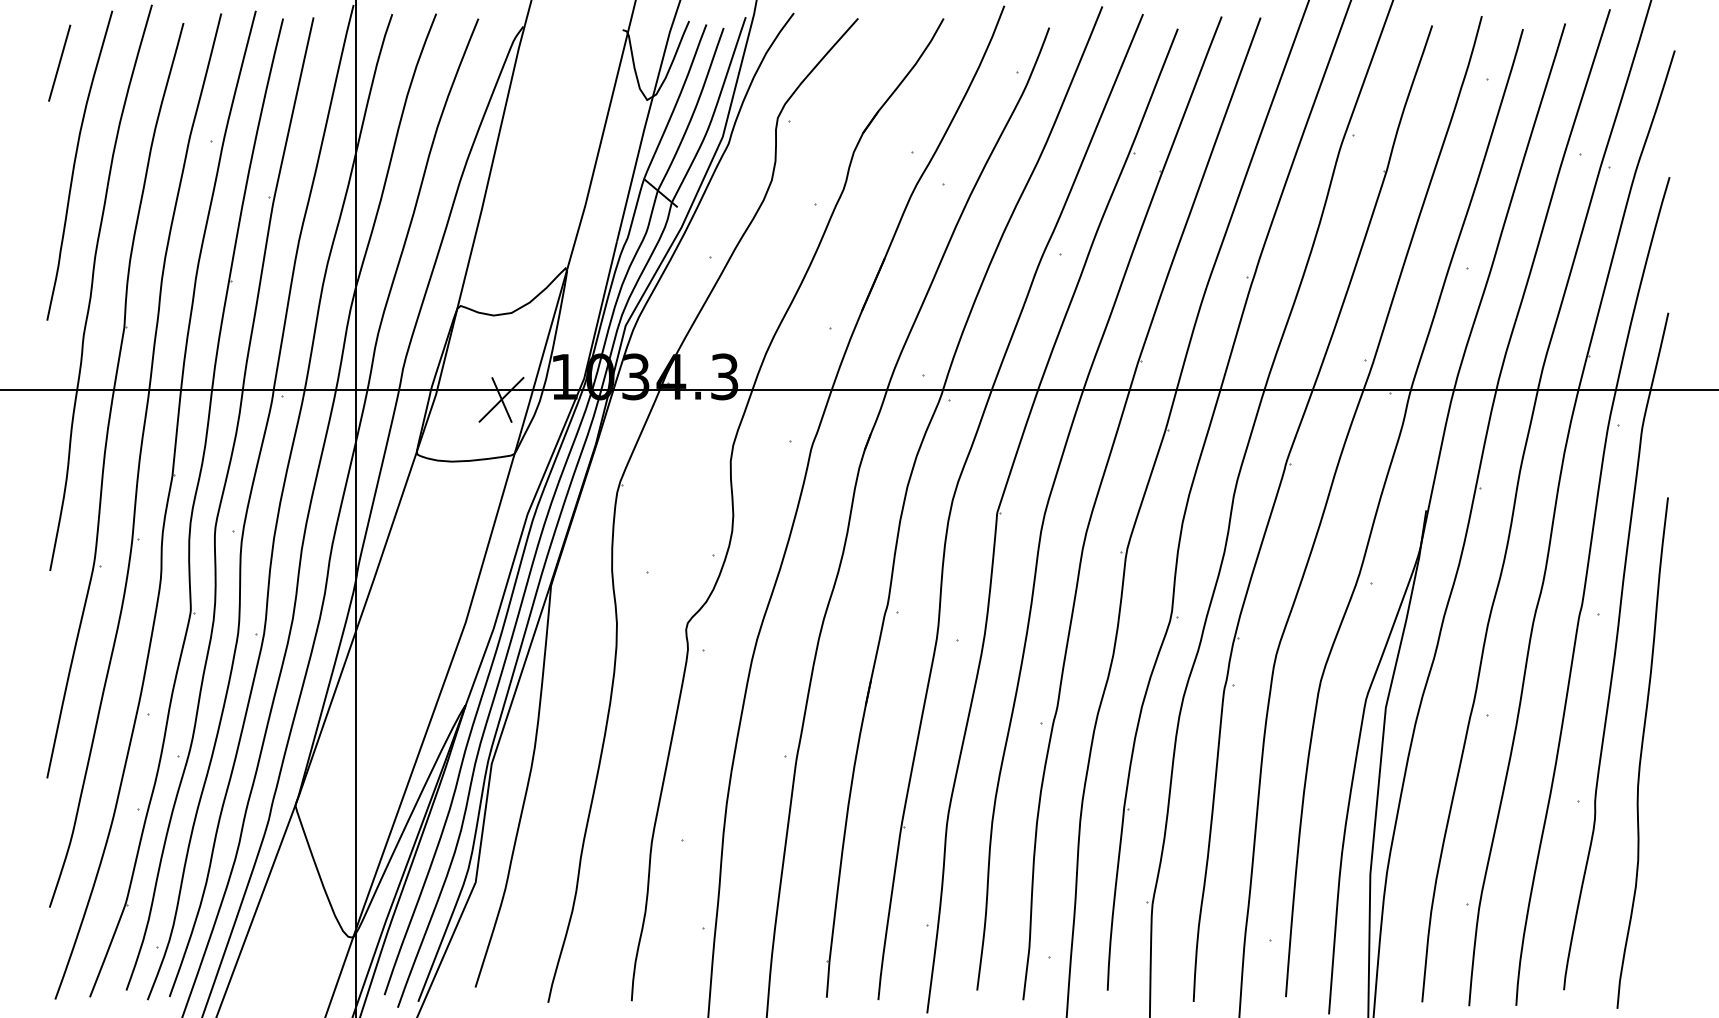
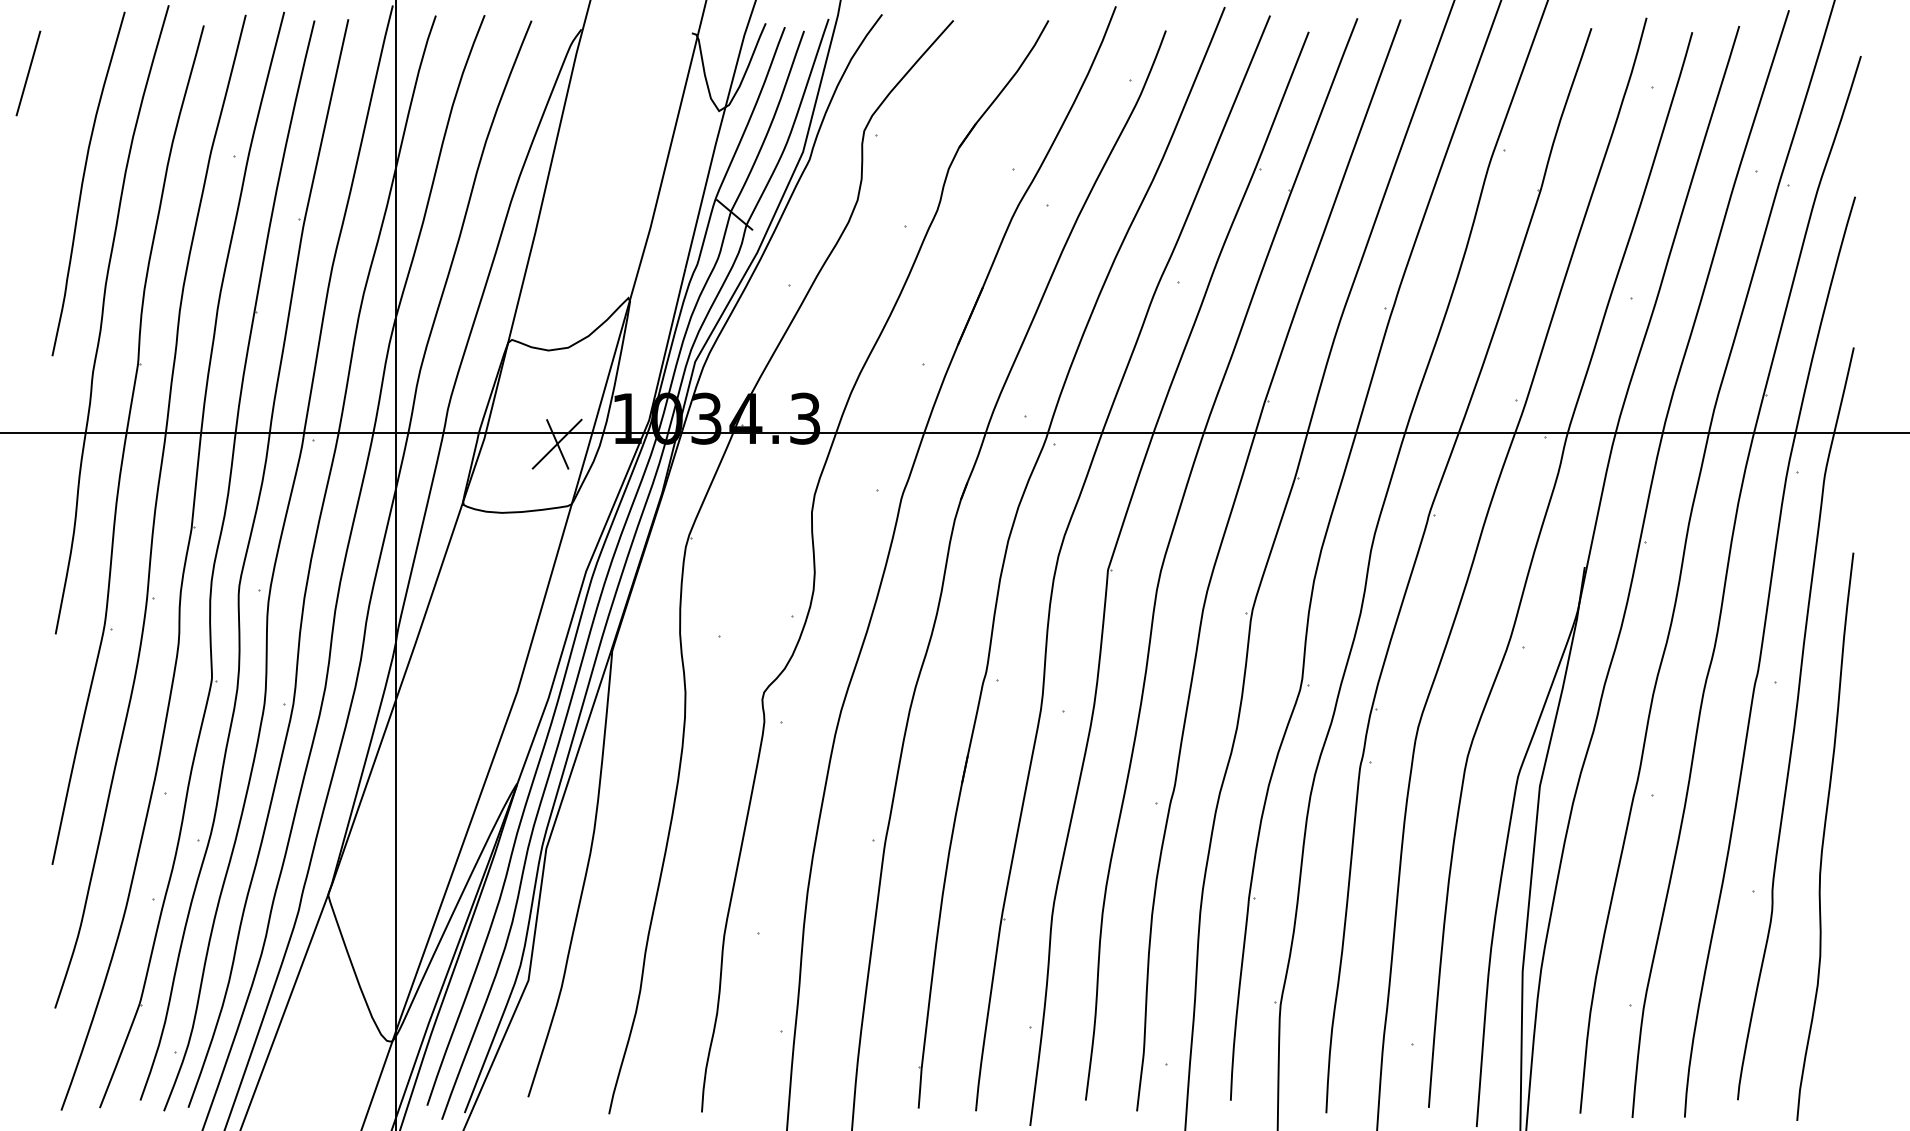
line: (59, 62) -> (28, 72), moved

